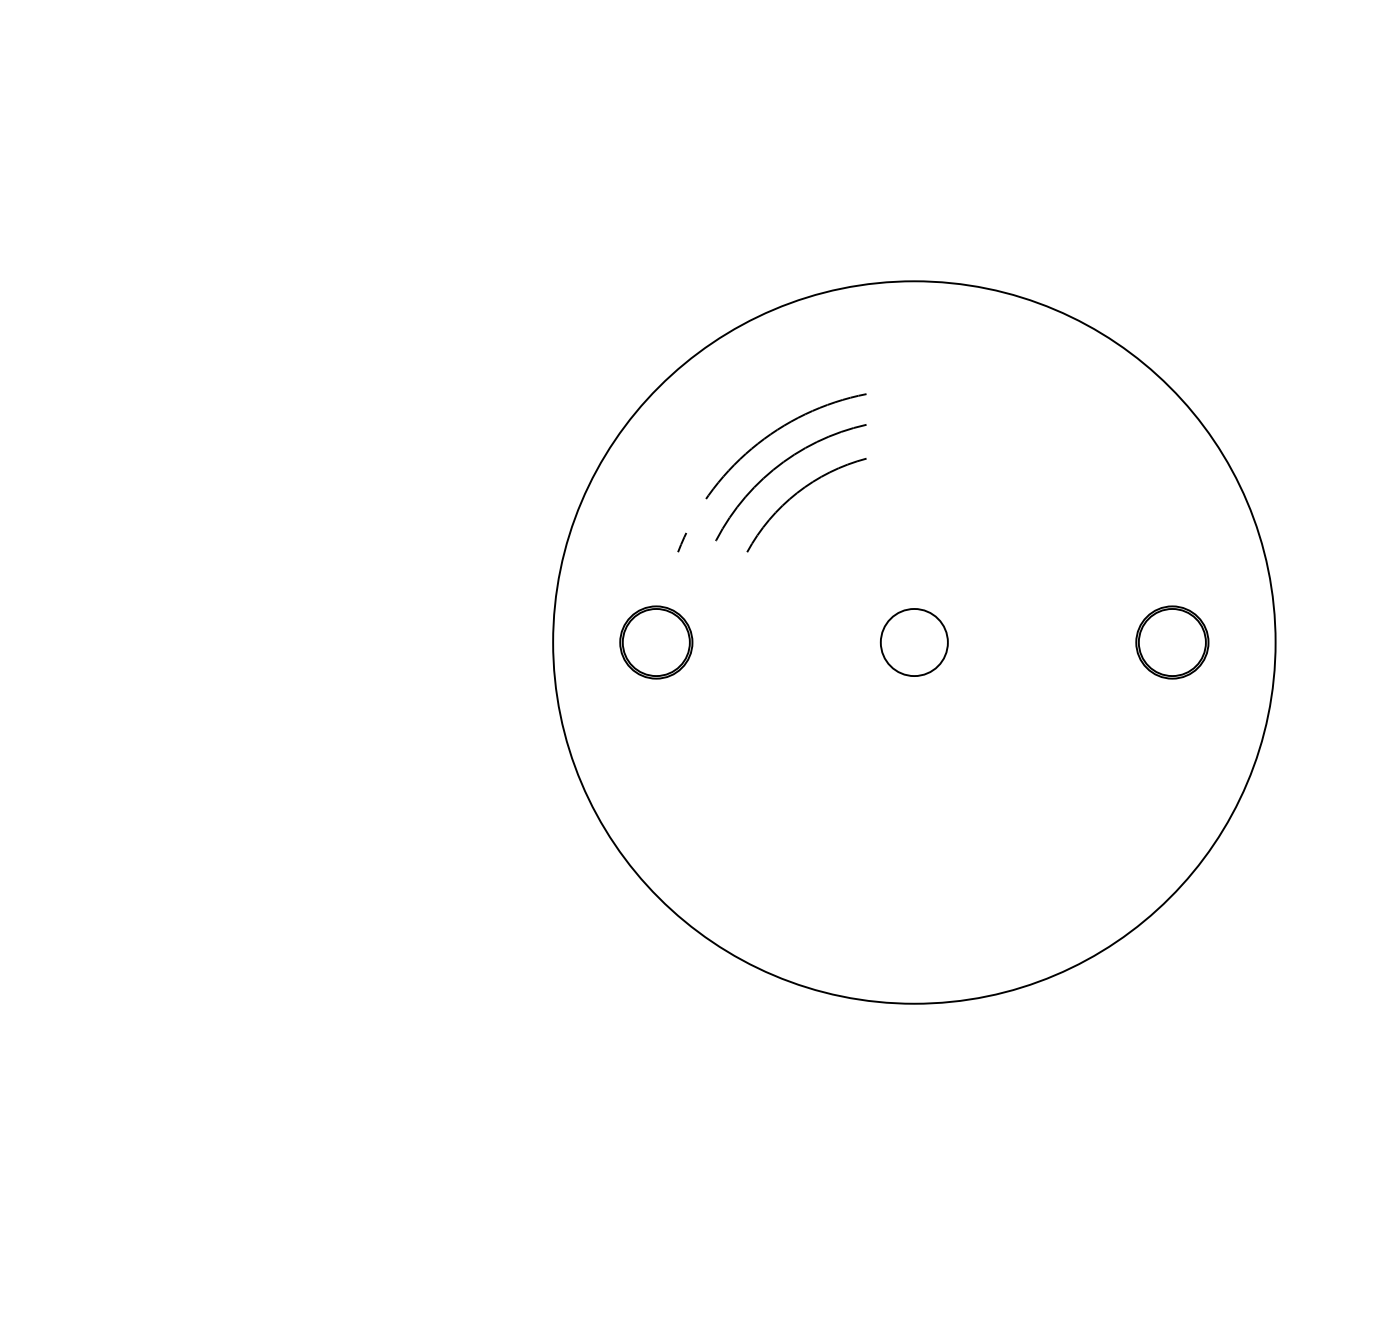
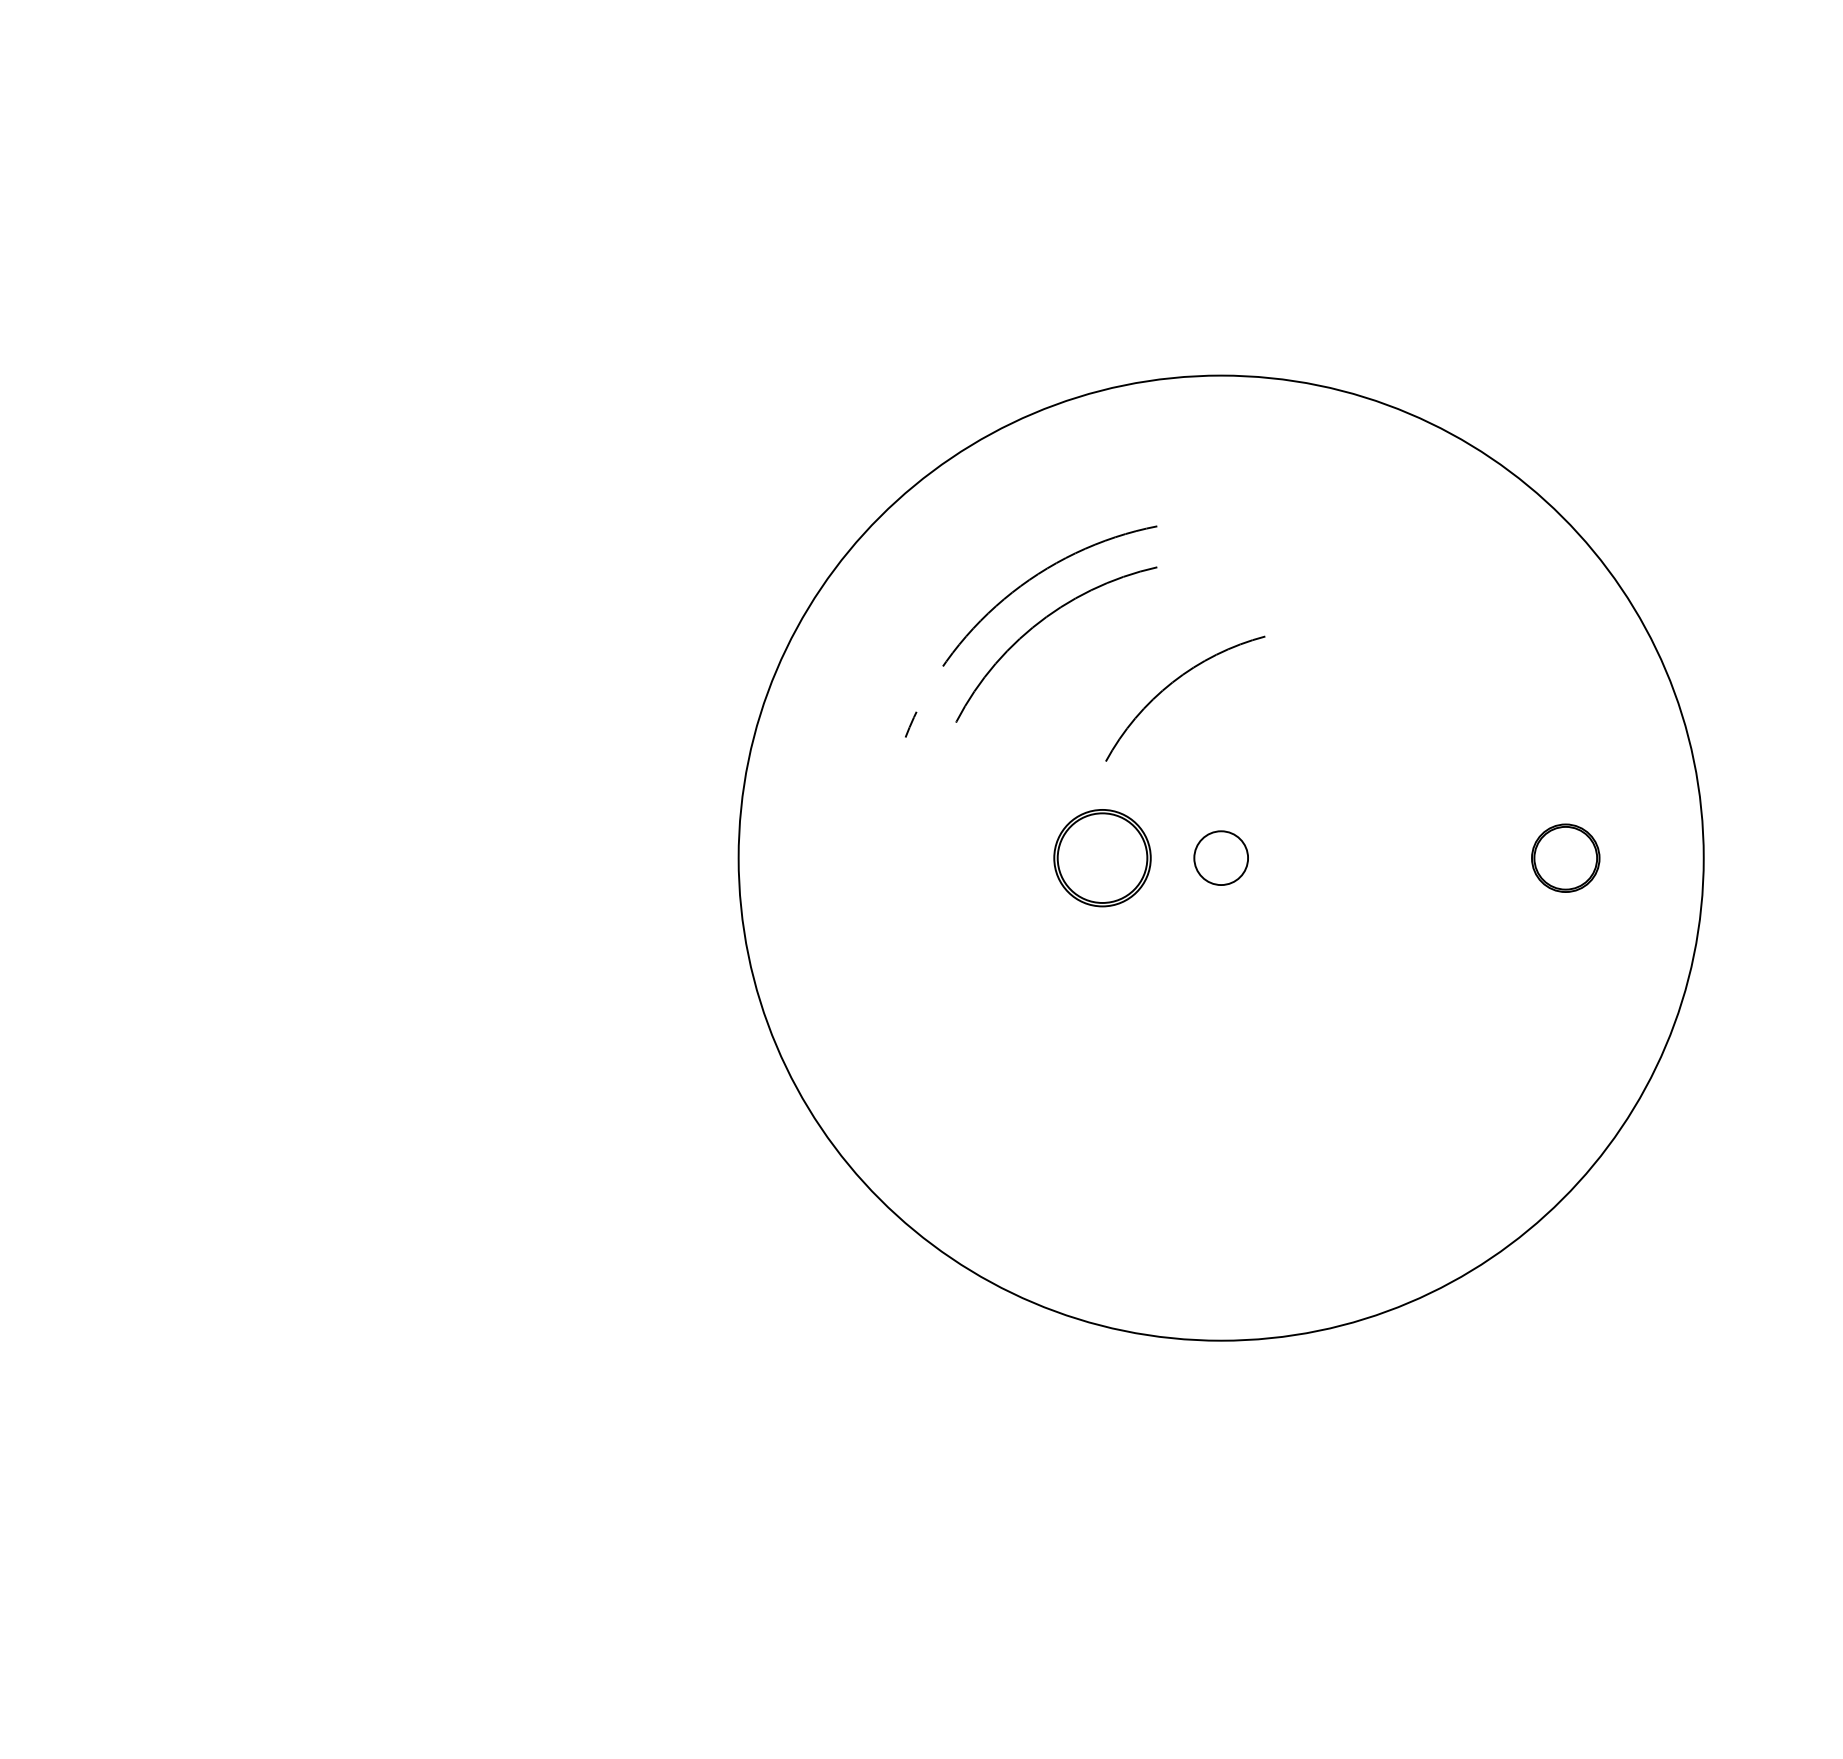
arc: (798, 493) -> (1174, 682), moved
part: (656, 642) -> (1102, 858), moved
circle: (914, 642) -> (1221, 857), size x0.6
part: (1172, 642) -> (1565, 858), size x0.7

